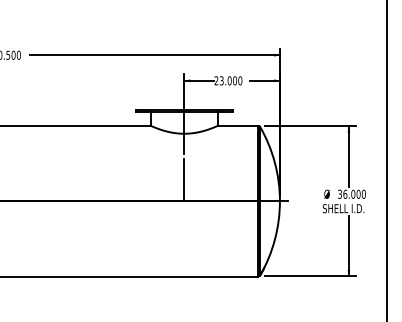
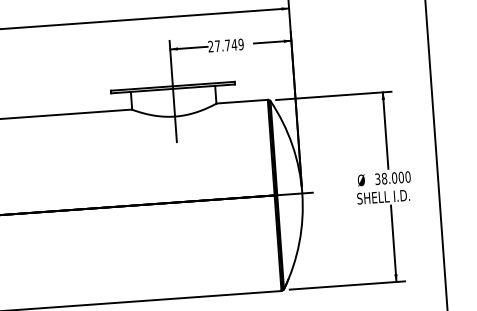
text: (230, 80) -> (228, 44), 23.000 -> 27.749
line: (184, 180) -> (179, 175), removed
text: (345, 193) -> (384, 177), 36.000 -> 38.000

